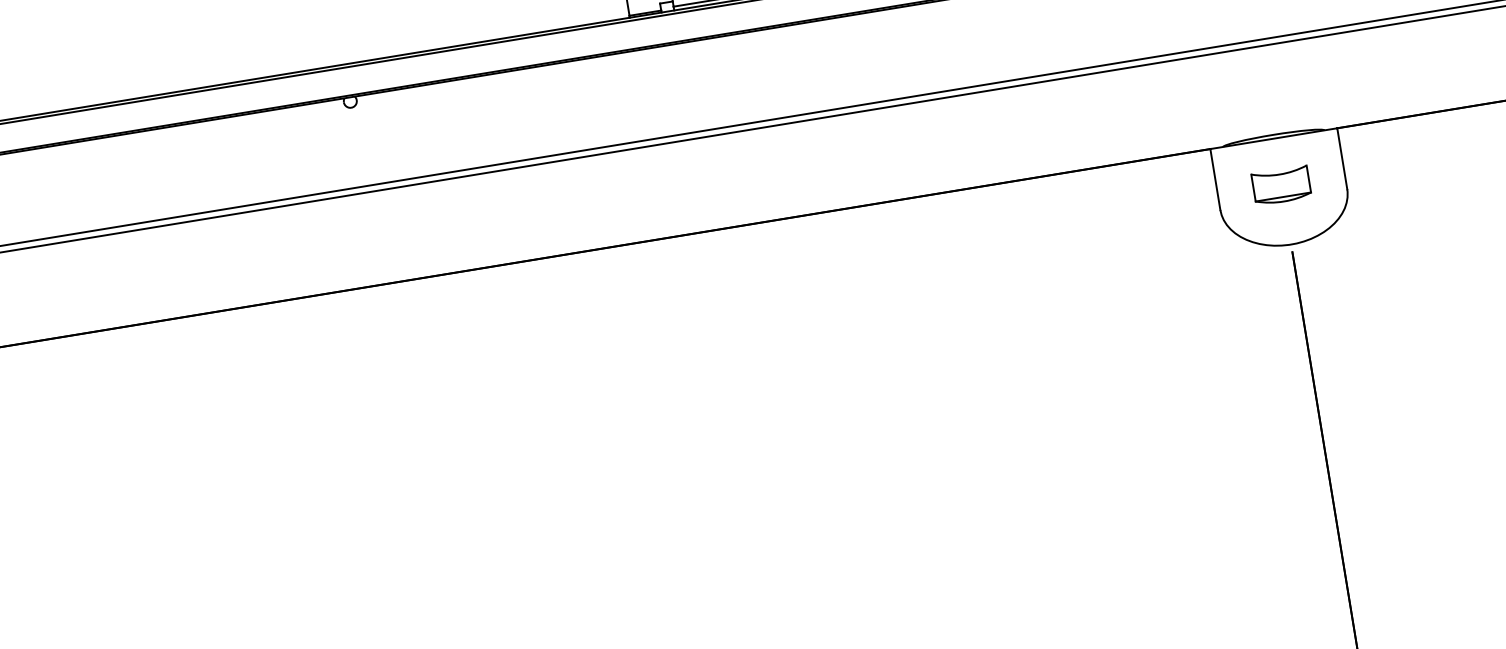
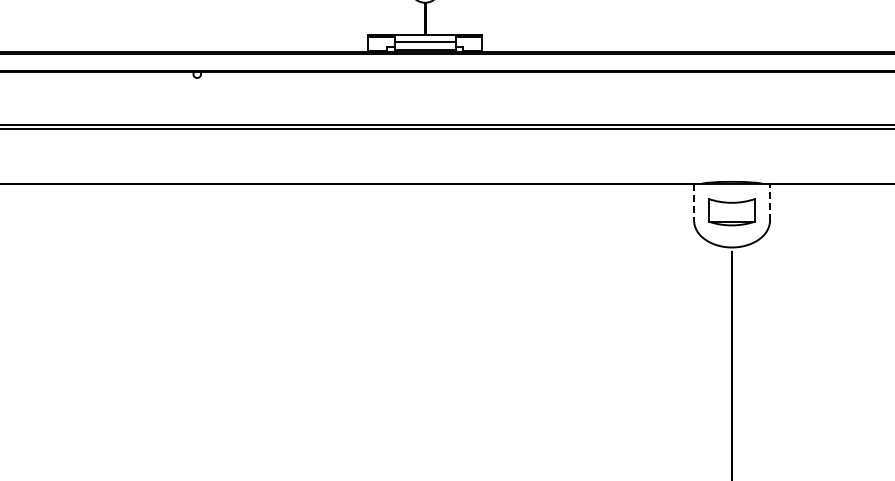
line: (1342, 157) -> (770, 201), solid -> dashed
line: (1216, 179) -> (694, 202), solid -> dashed
part: (1282, 185) -> (732, 212), size x1.4

